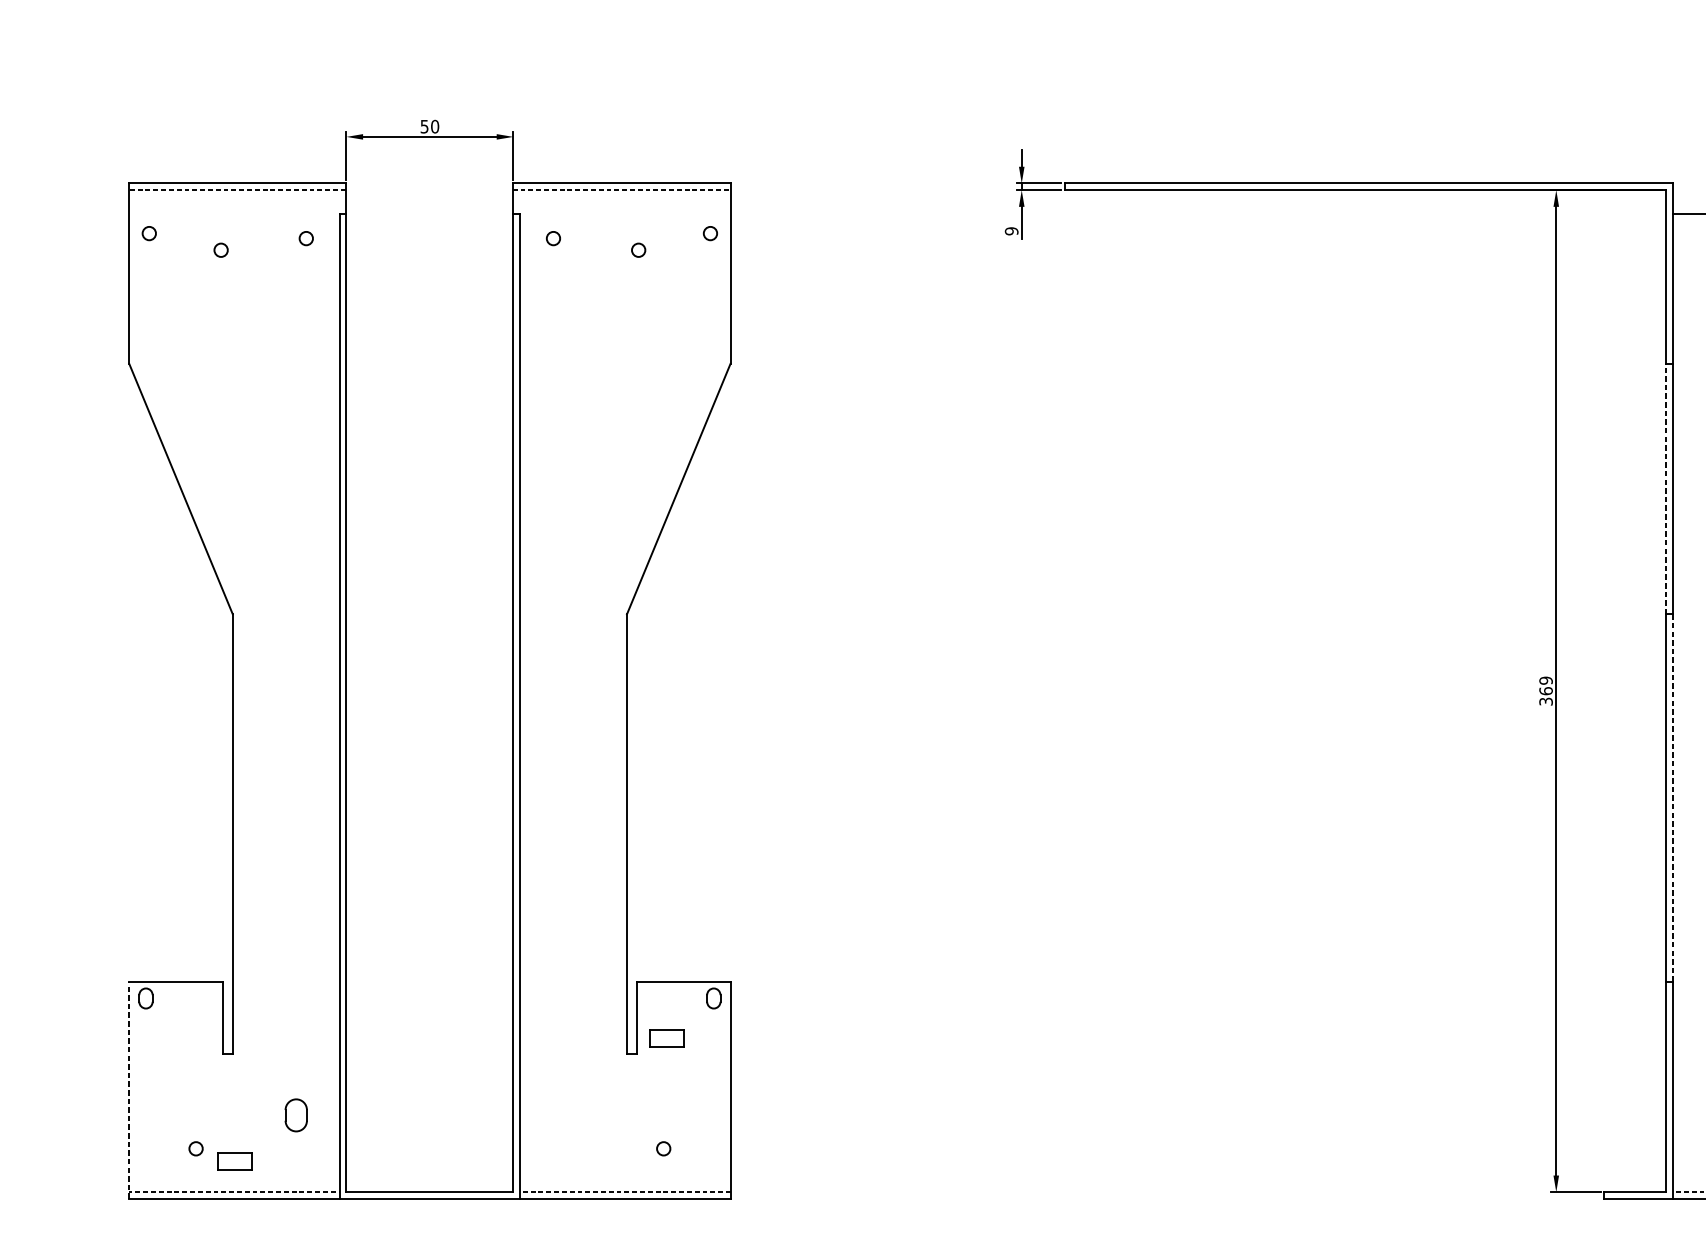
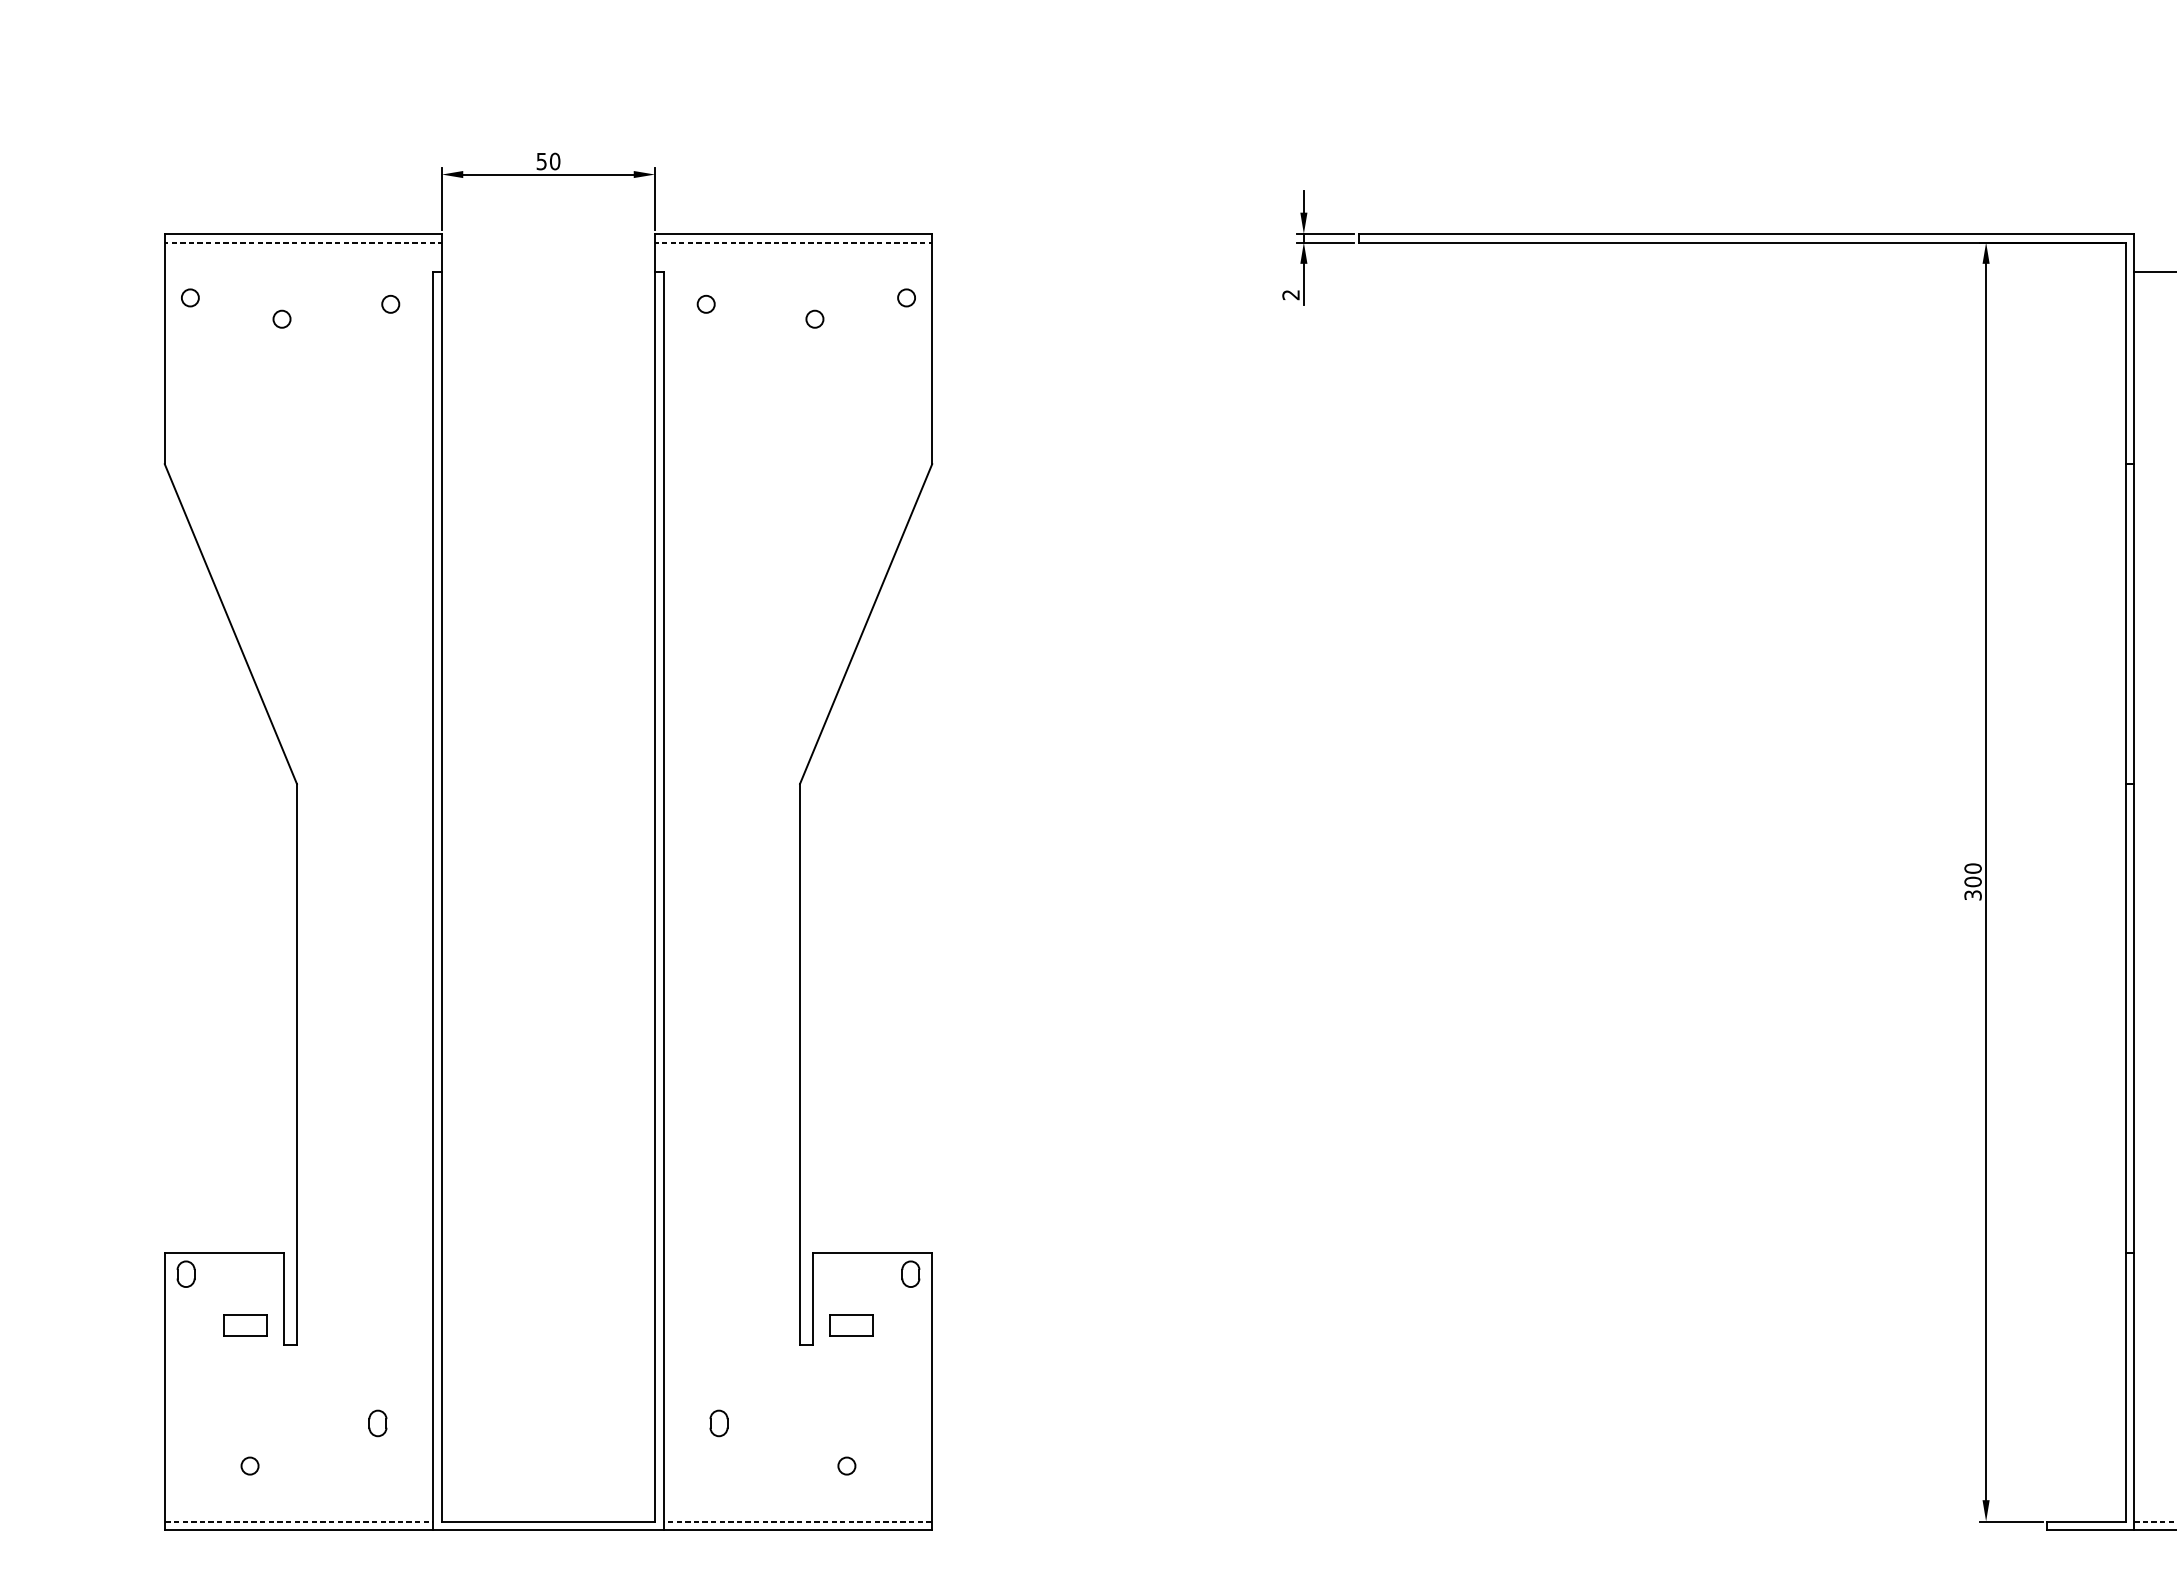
text: (1011, 230) -> (1290, 294), 9 -> 2
line: (1665, 489) -> (2125, 624), dashed -> solid
text: (1545, 686) -> (1972, 875), 369 -> 300
line: (1672, 798) -> (2134, 1018), dashed -> solid
line: (129, 1090) -> (164, 1391), dashed -> solid
part: (295, 1115) -> (377, 1423), size x0.62
part: (563, 1115) -> (718, 1423), added
part: (234, 1161) -> (245, 1325), moved

